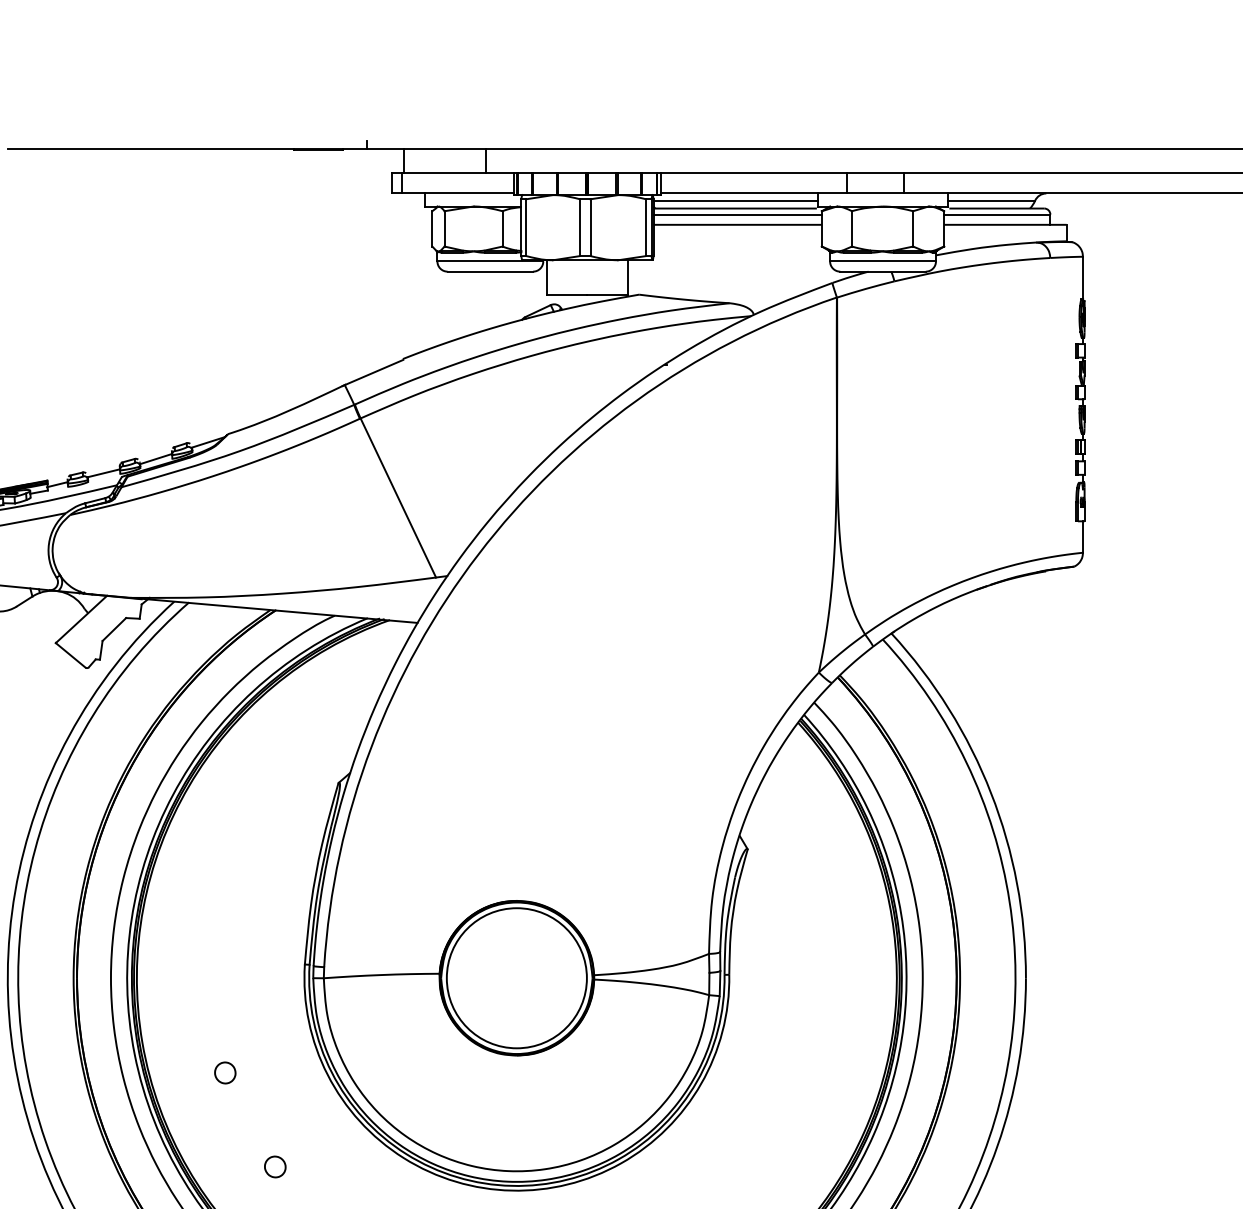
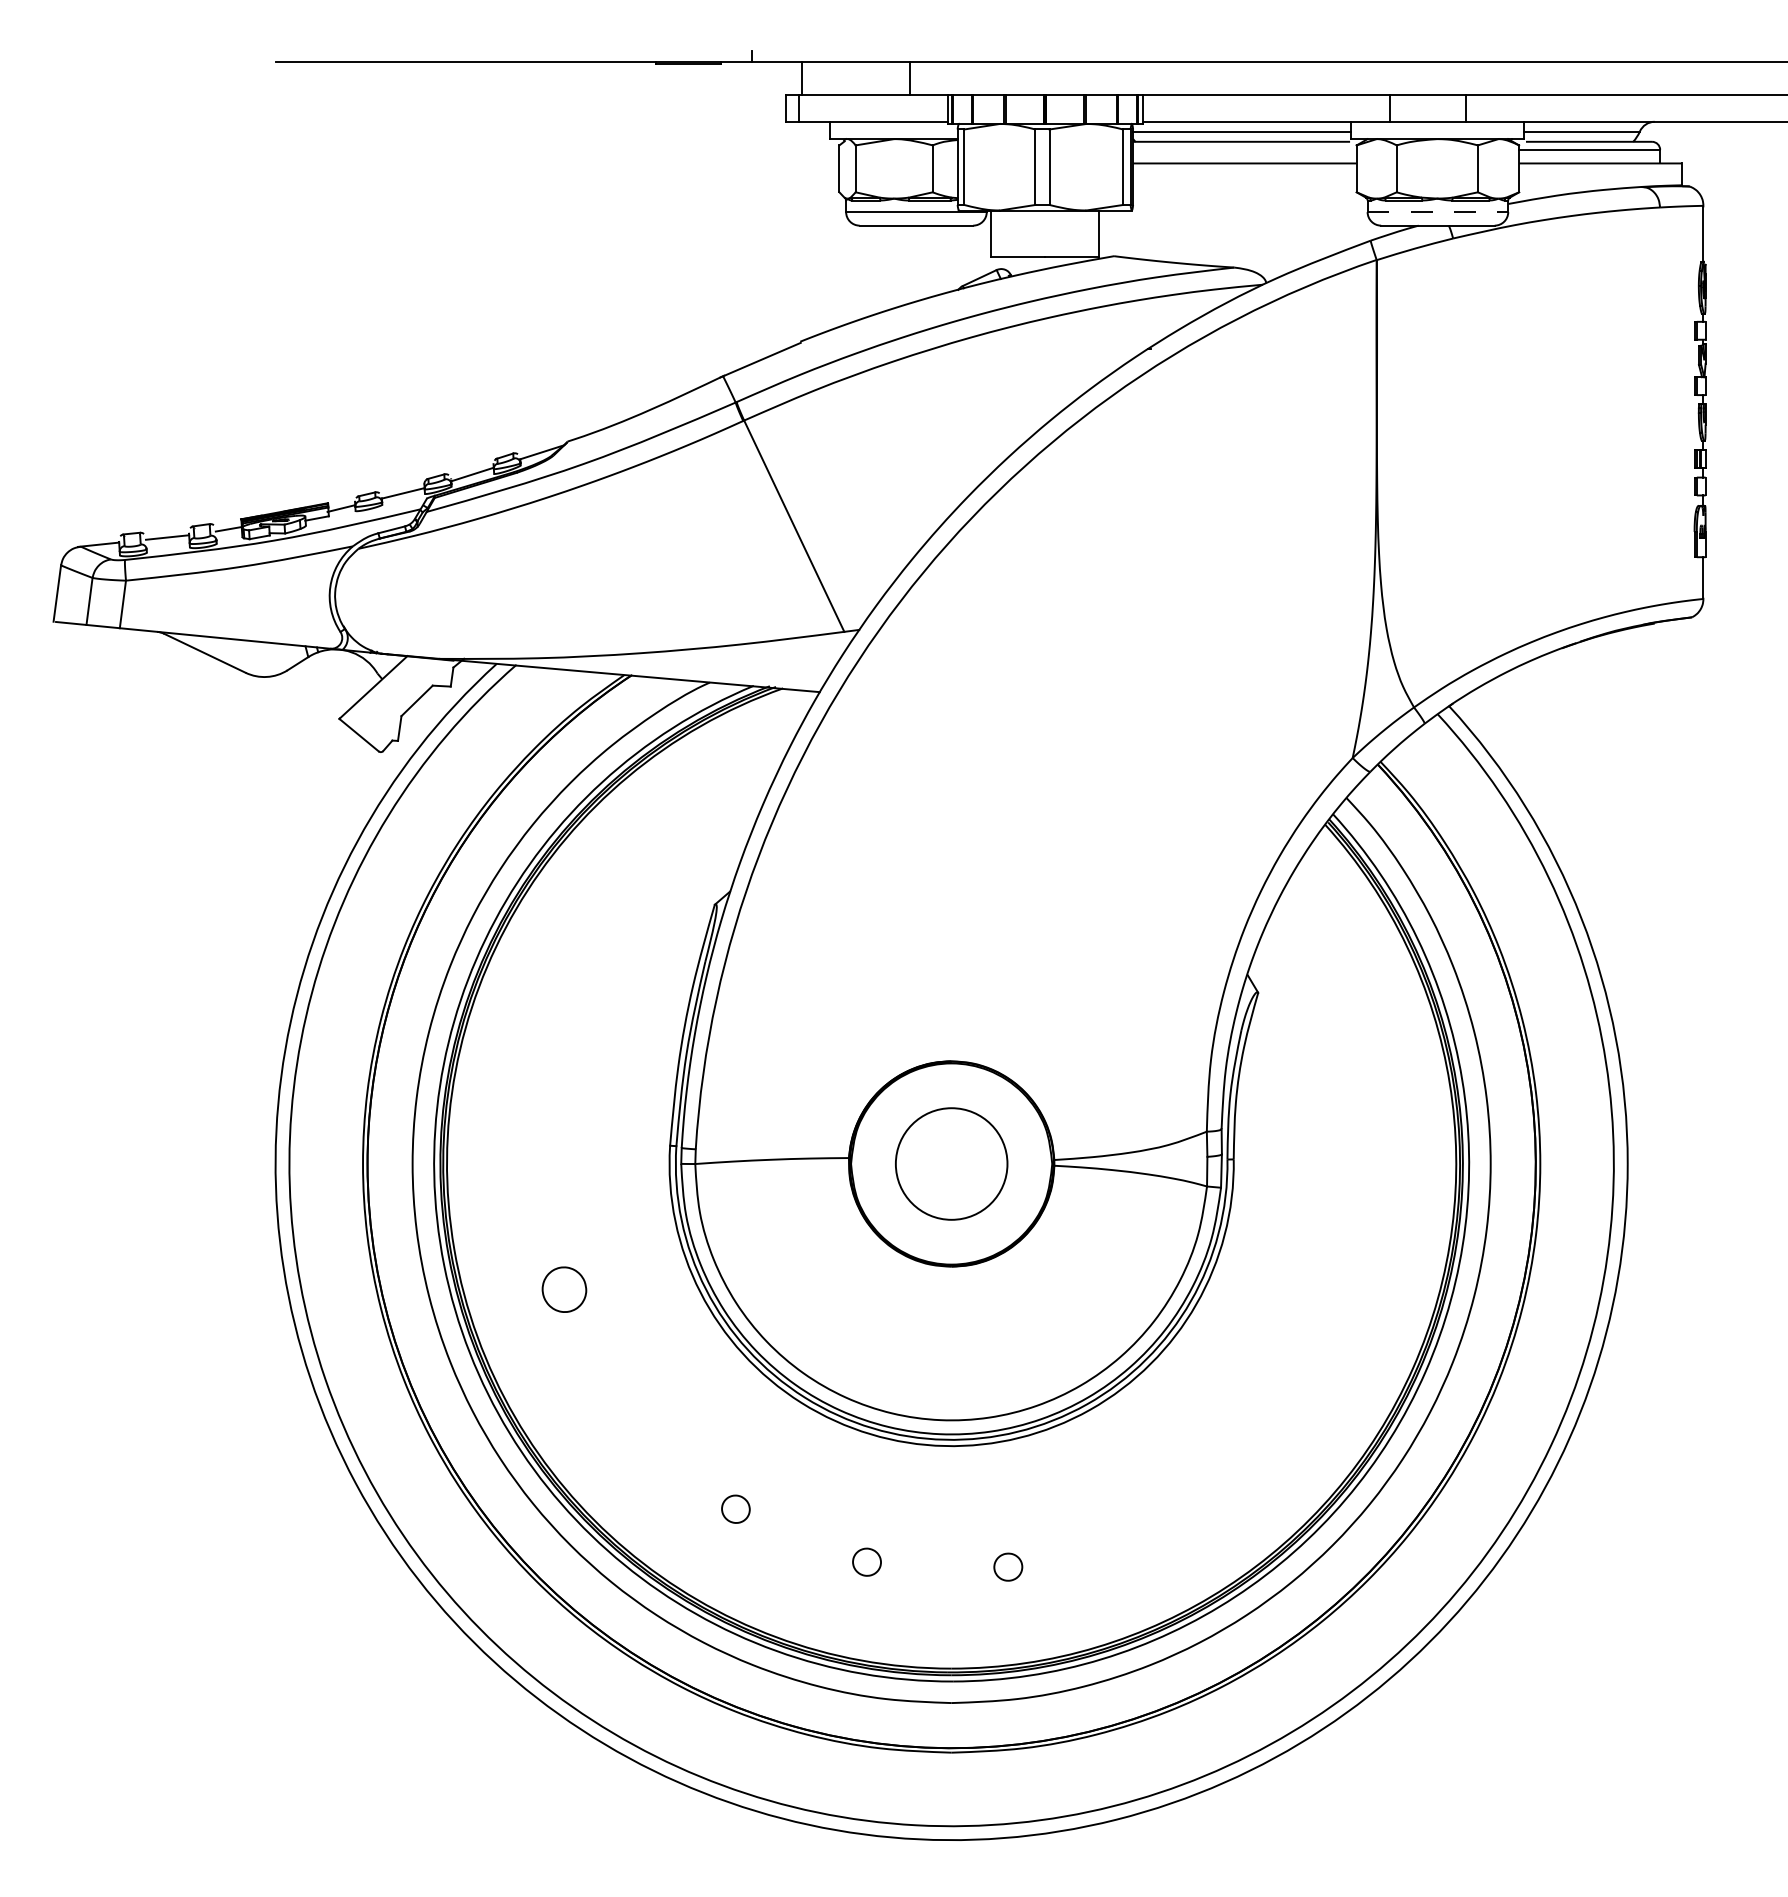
line: (737, 214) -> (1244, 149), removed
line: (883, 261) -> (1438, 212), solid -> dashed
circle: (516, 978) -> (951, 1164), size x0.6
part: (225, 1072) -> (564, 1289), size x1.6
part: (275, 1166) -> (630, 1414), removed

